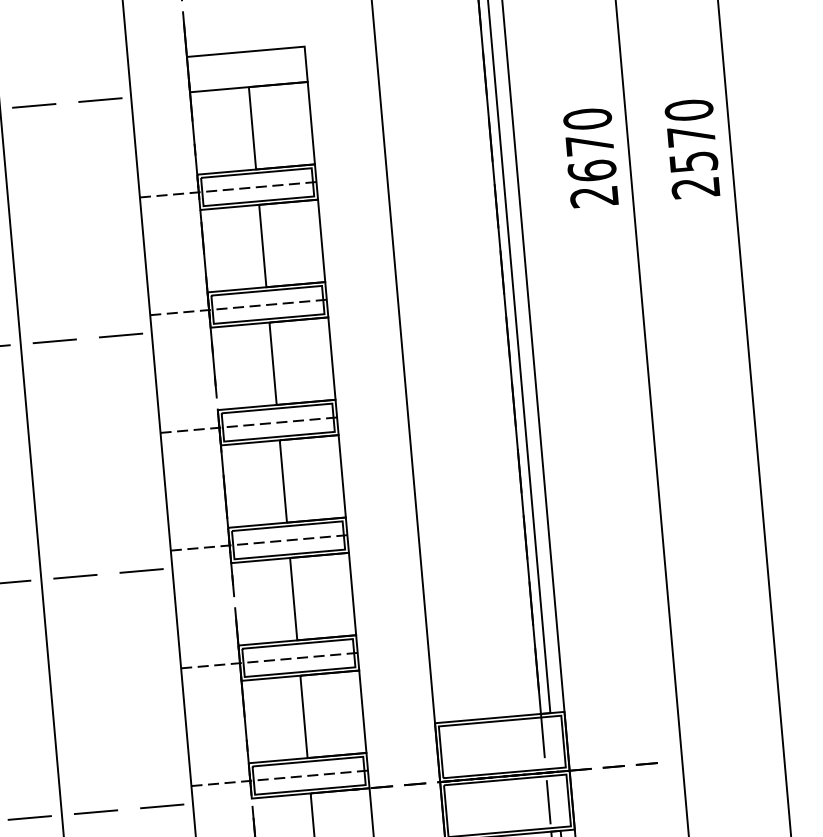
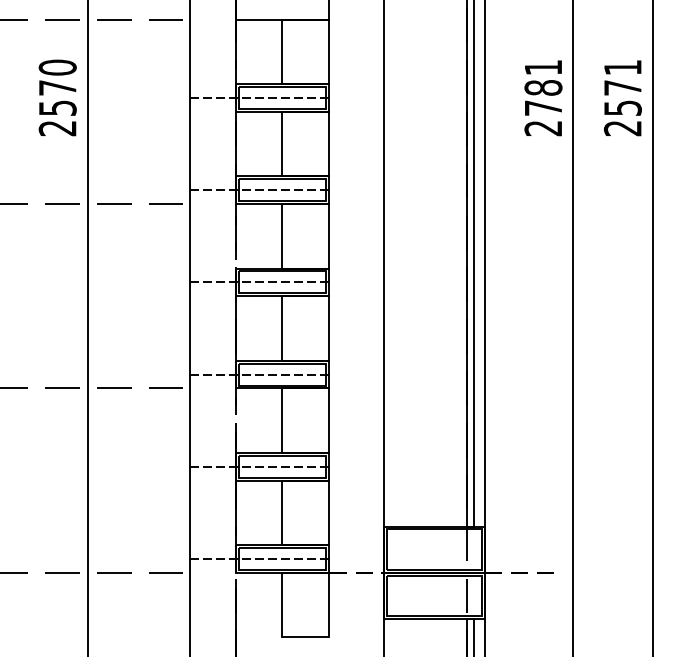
text: (688, 110) -> (622, 67), 2570 -> 2571
text: (589, 144) -> (543, 87), 2670 -> 2781

